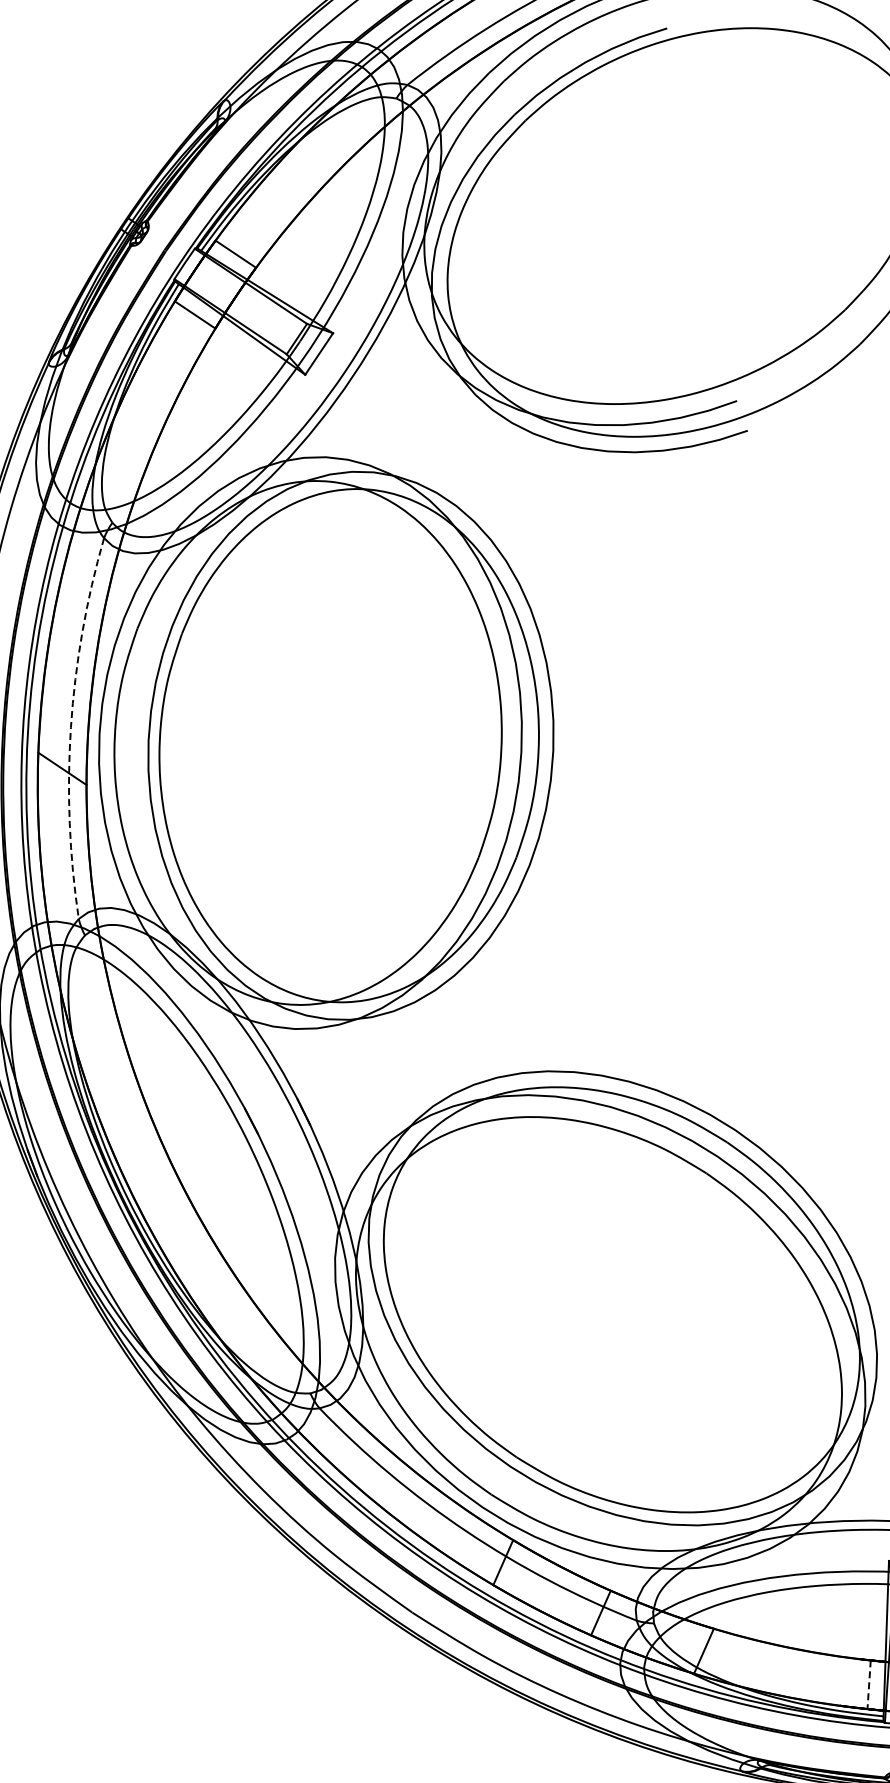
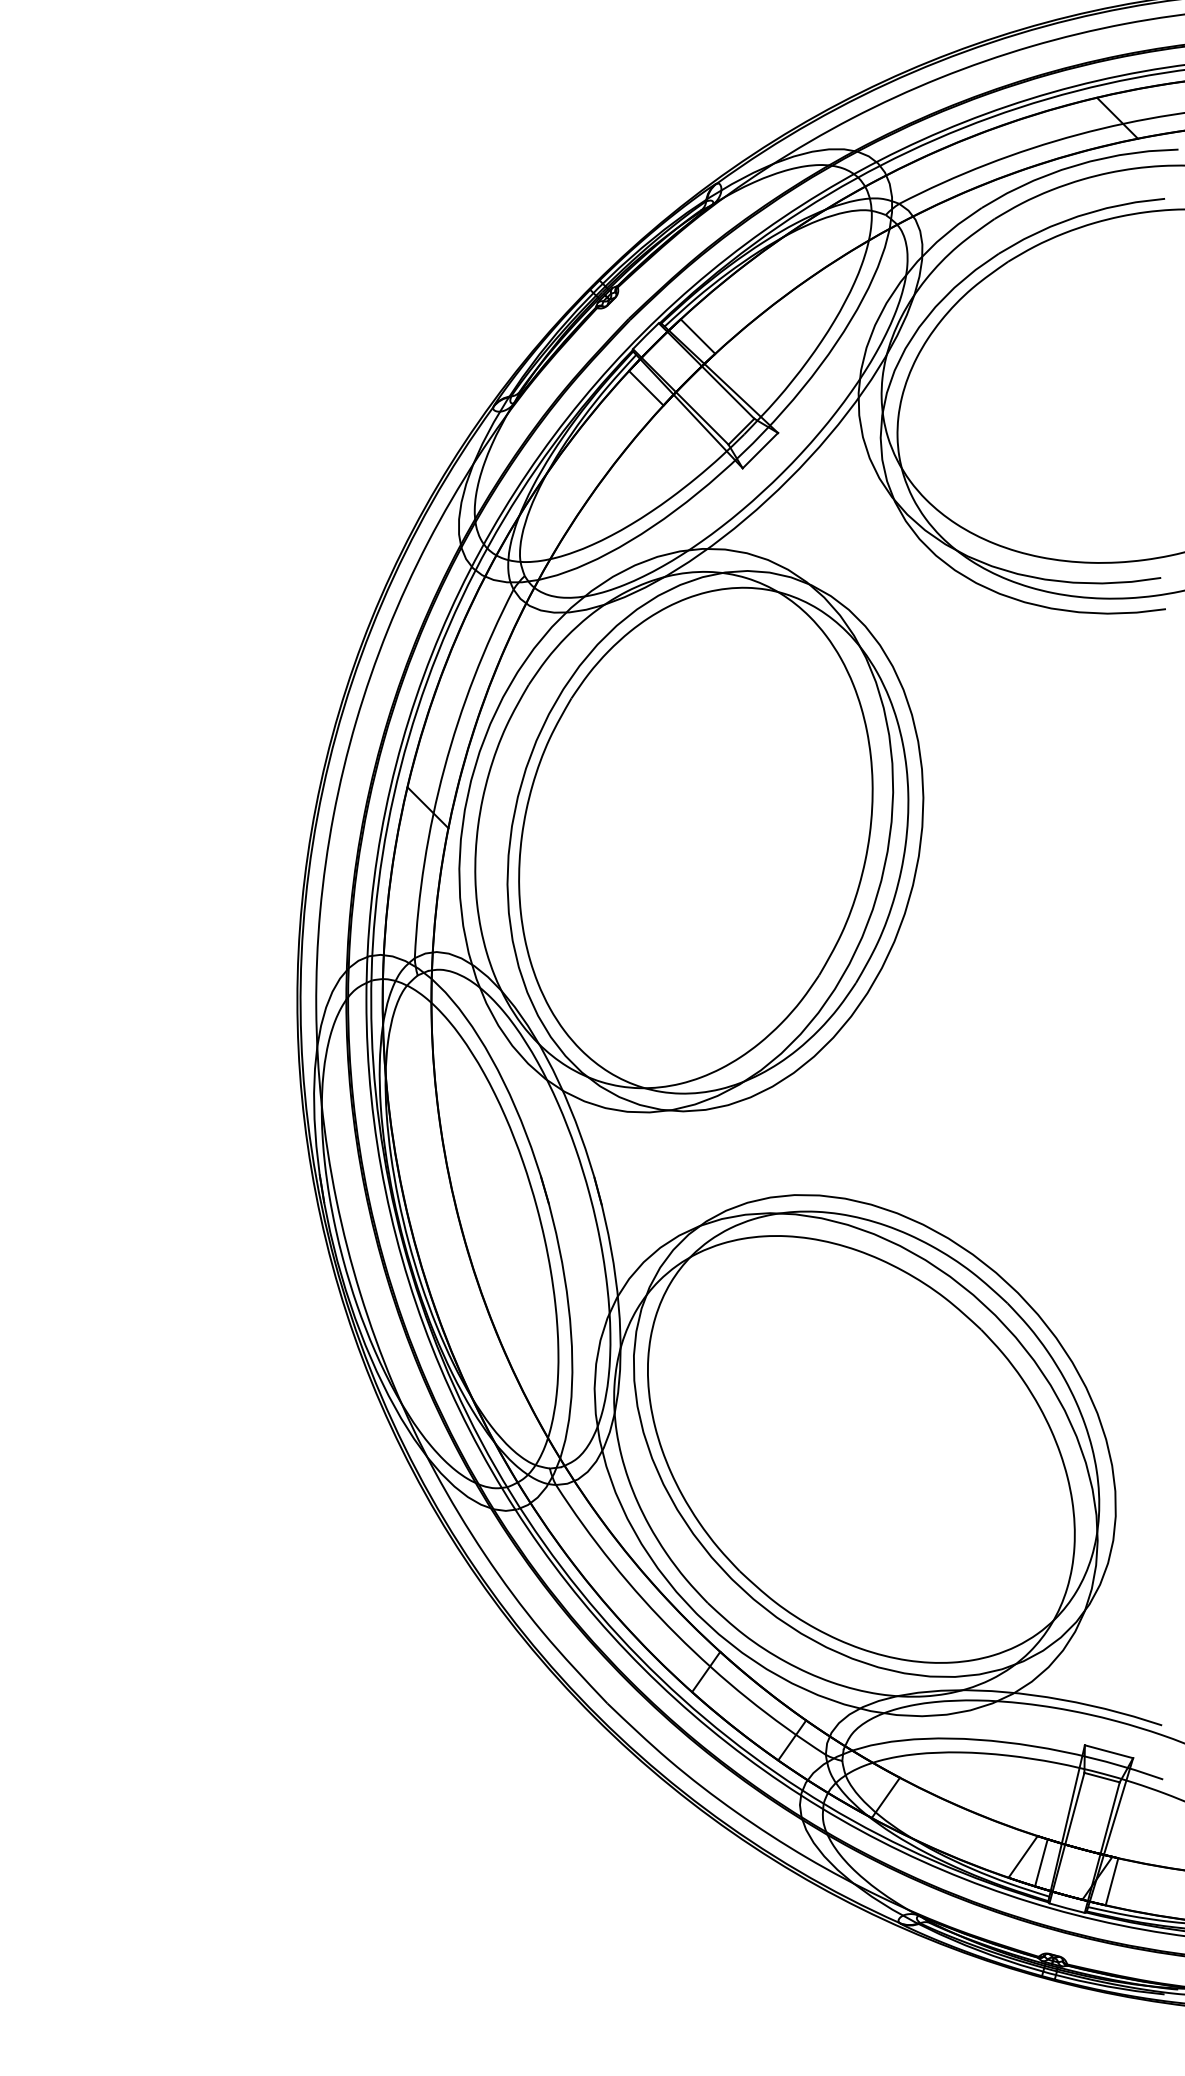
arc: (71, 727) -> (444, 768), dashed -> solid
line: (849, 1682) -> (1022, 1856), added
line: (869, 1685) -> (1041, 1863), dashed -> solid

